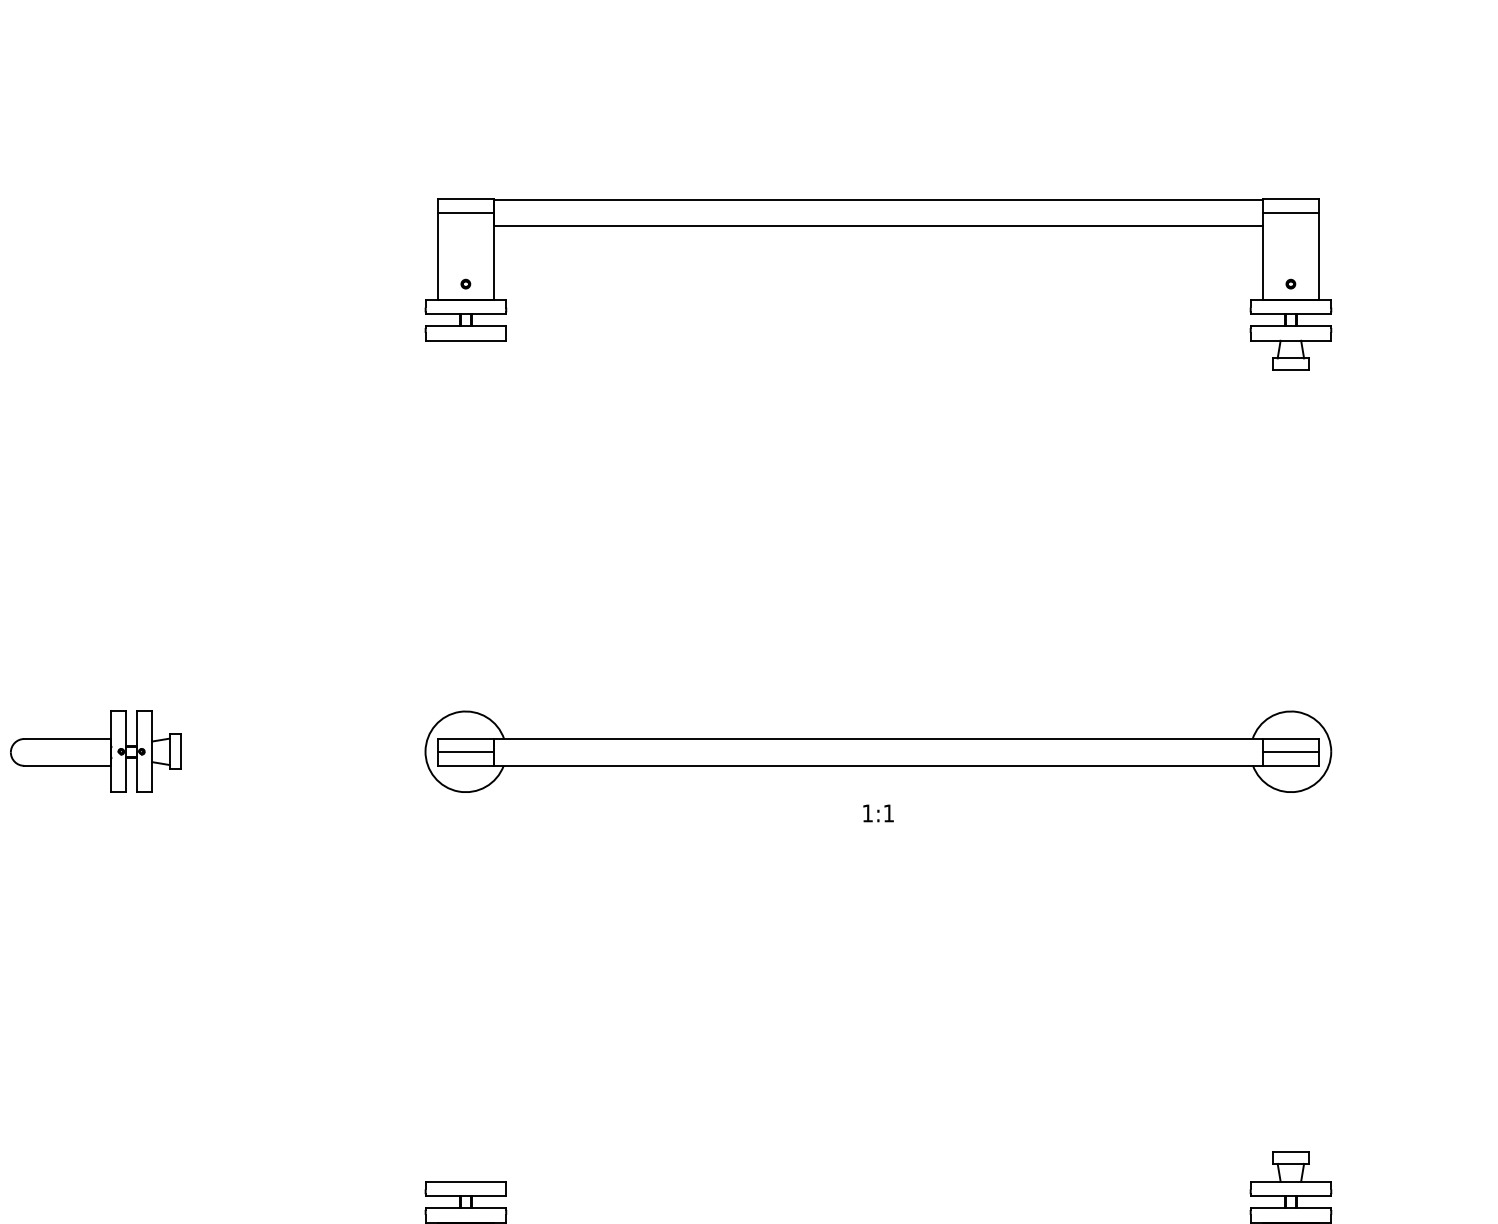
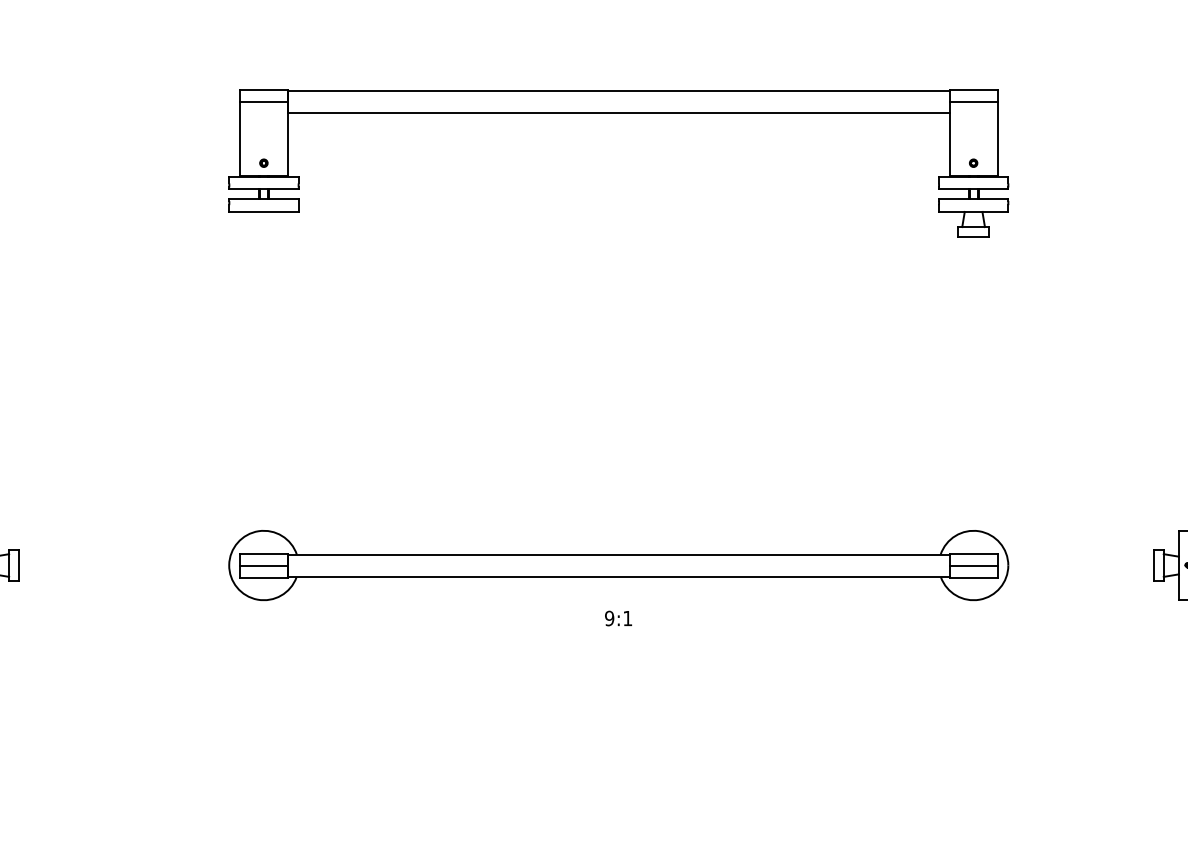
text: (867, 813) -> (609, 618), 1:1 -> 9:1

